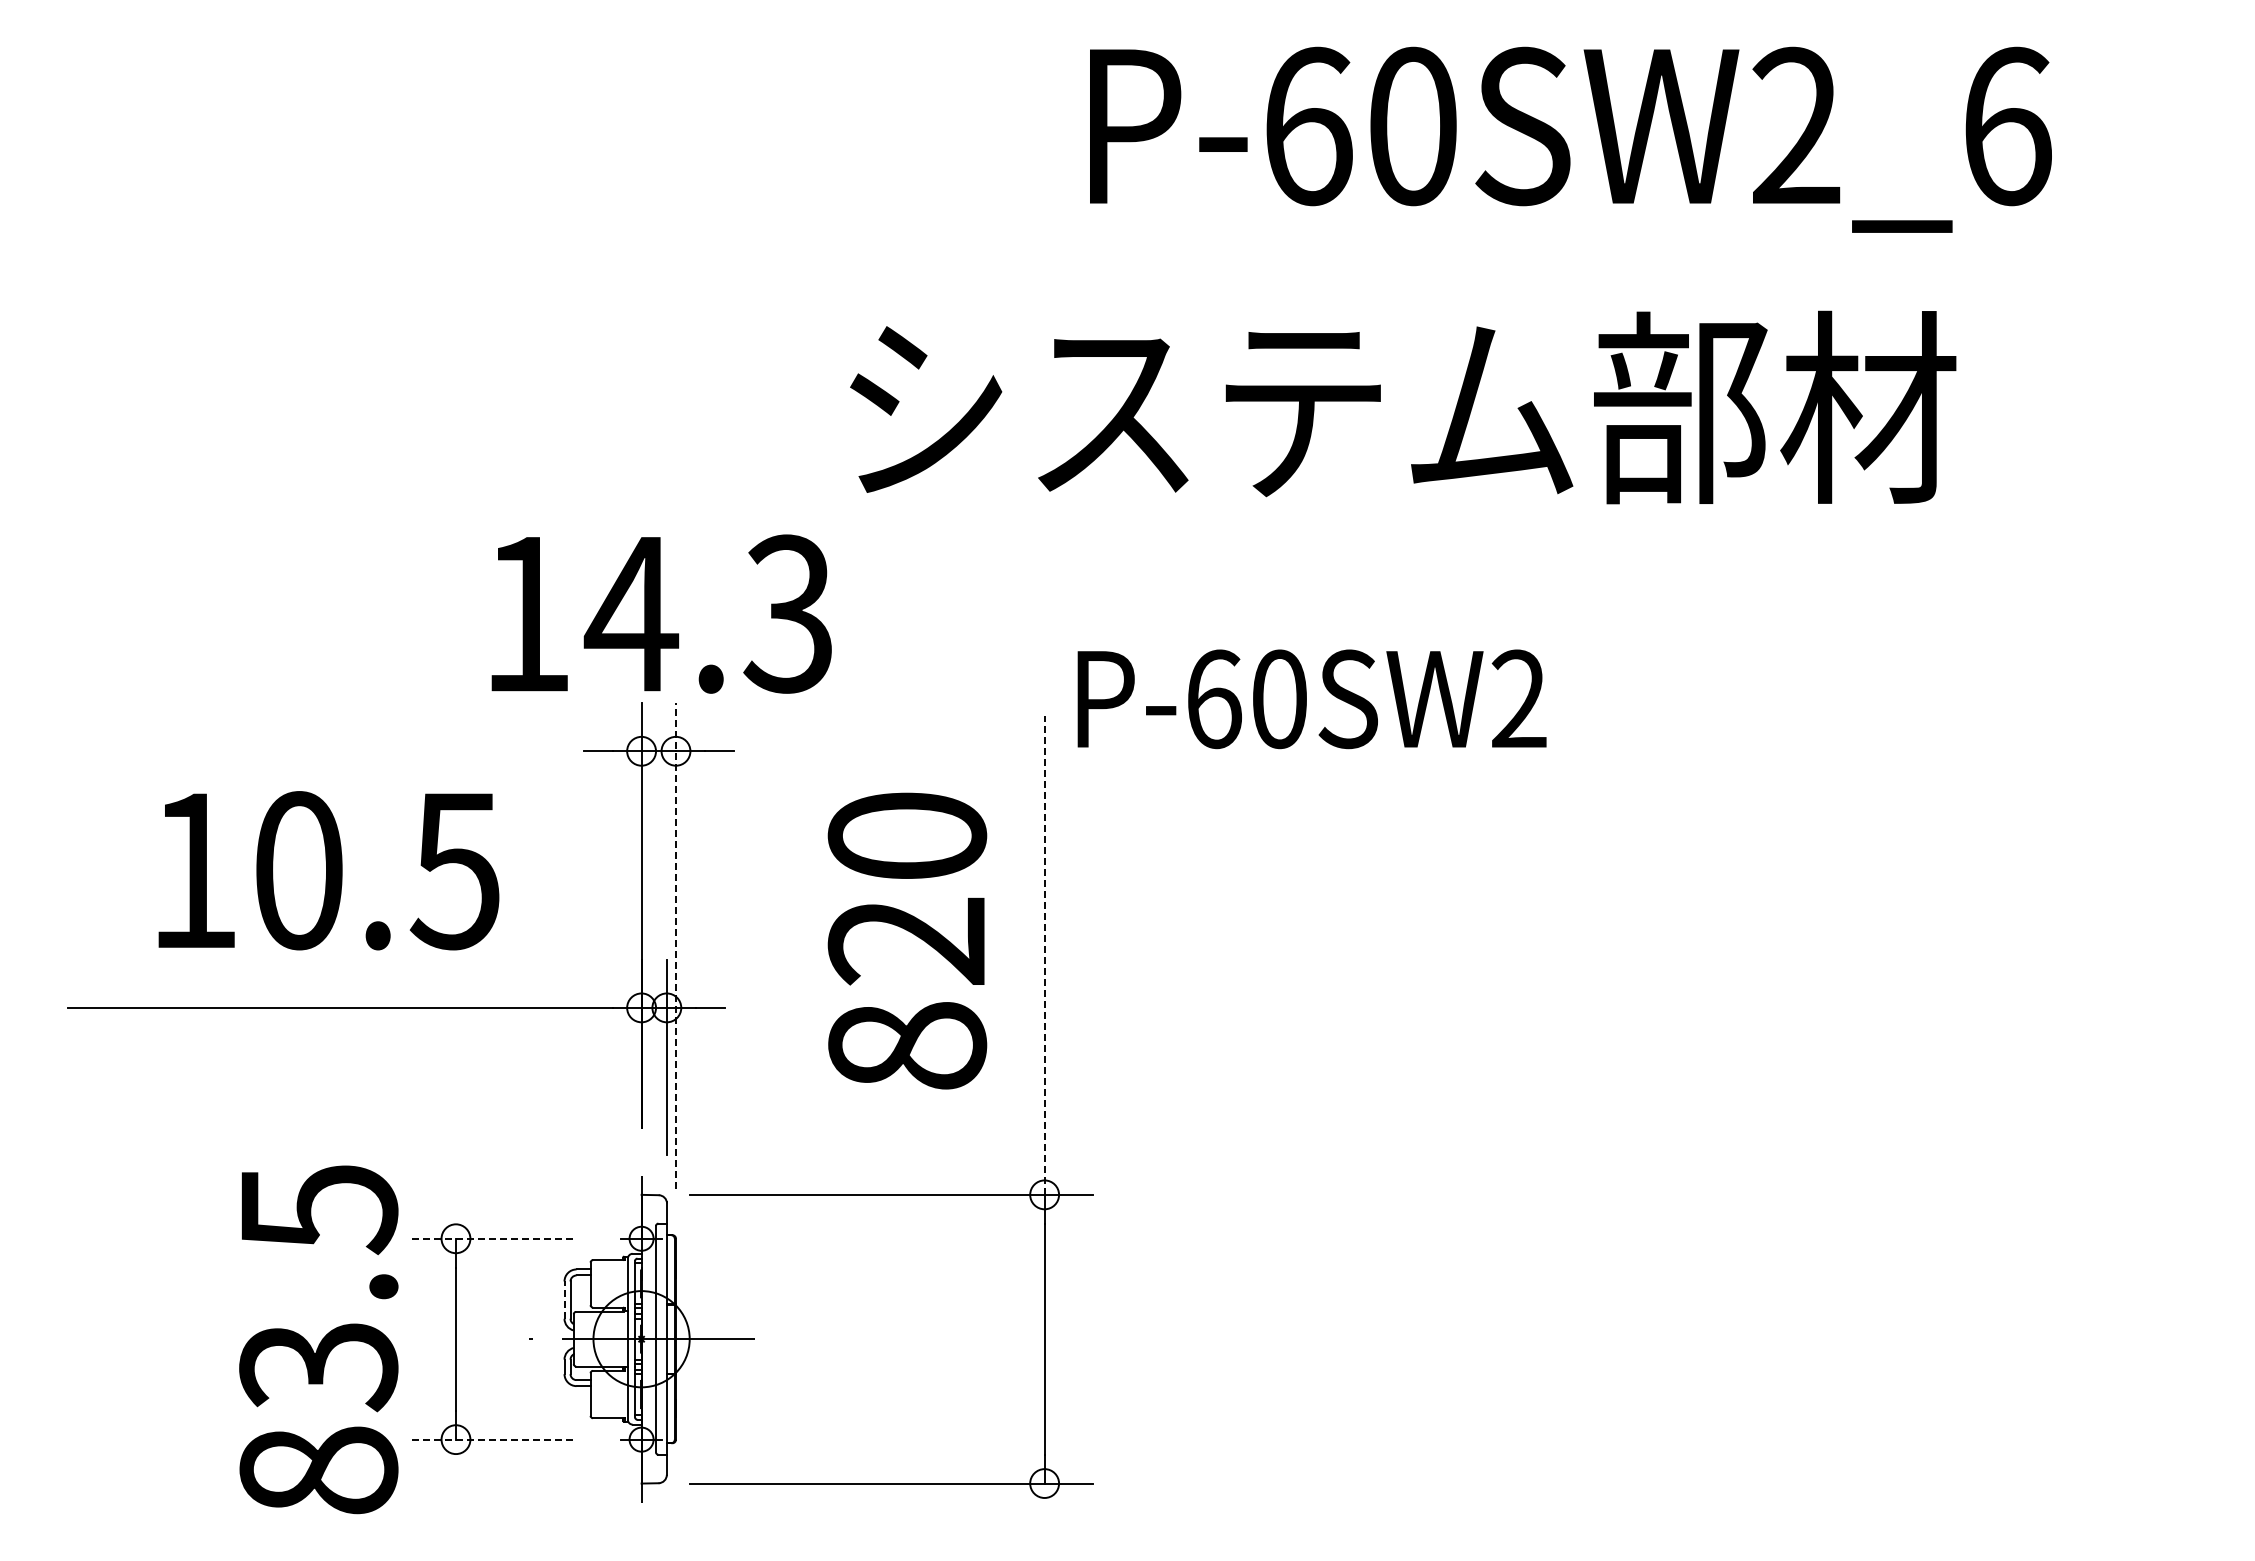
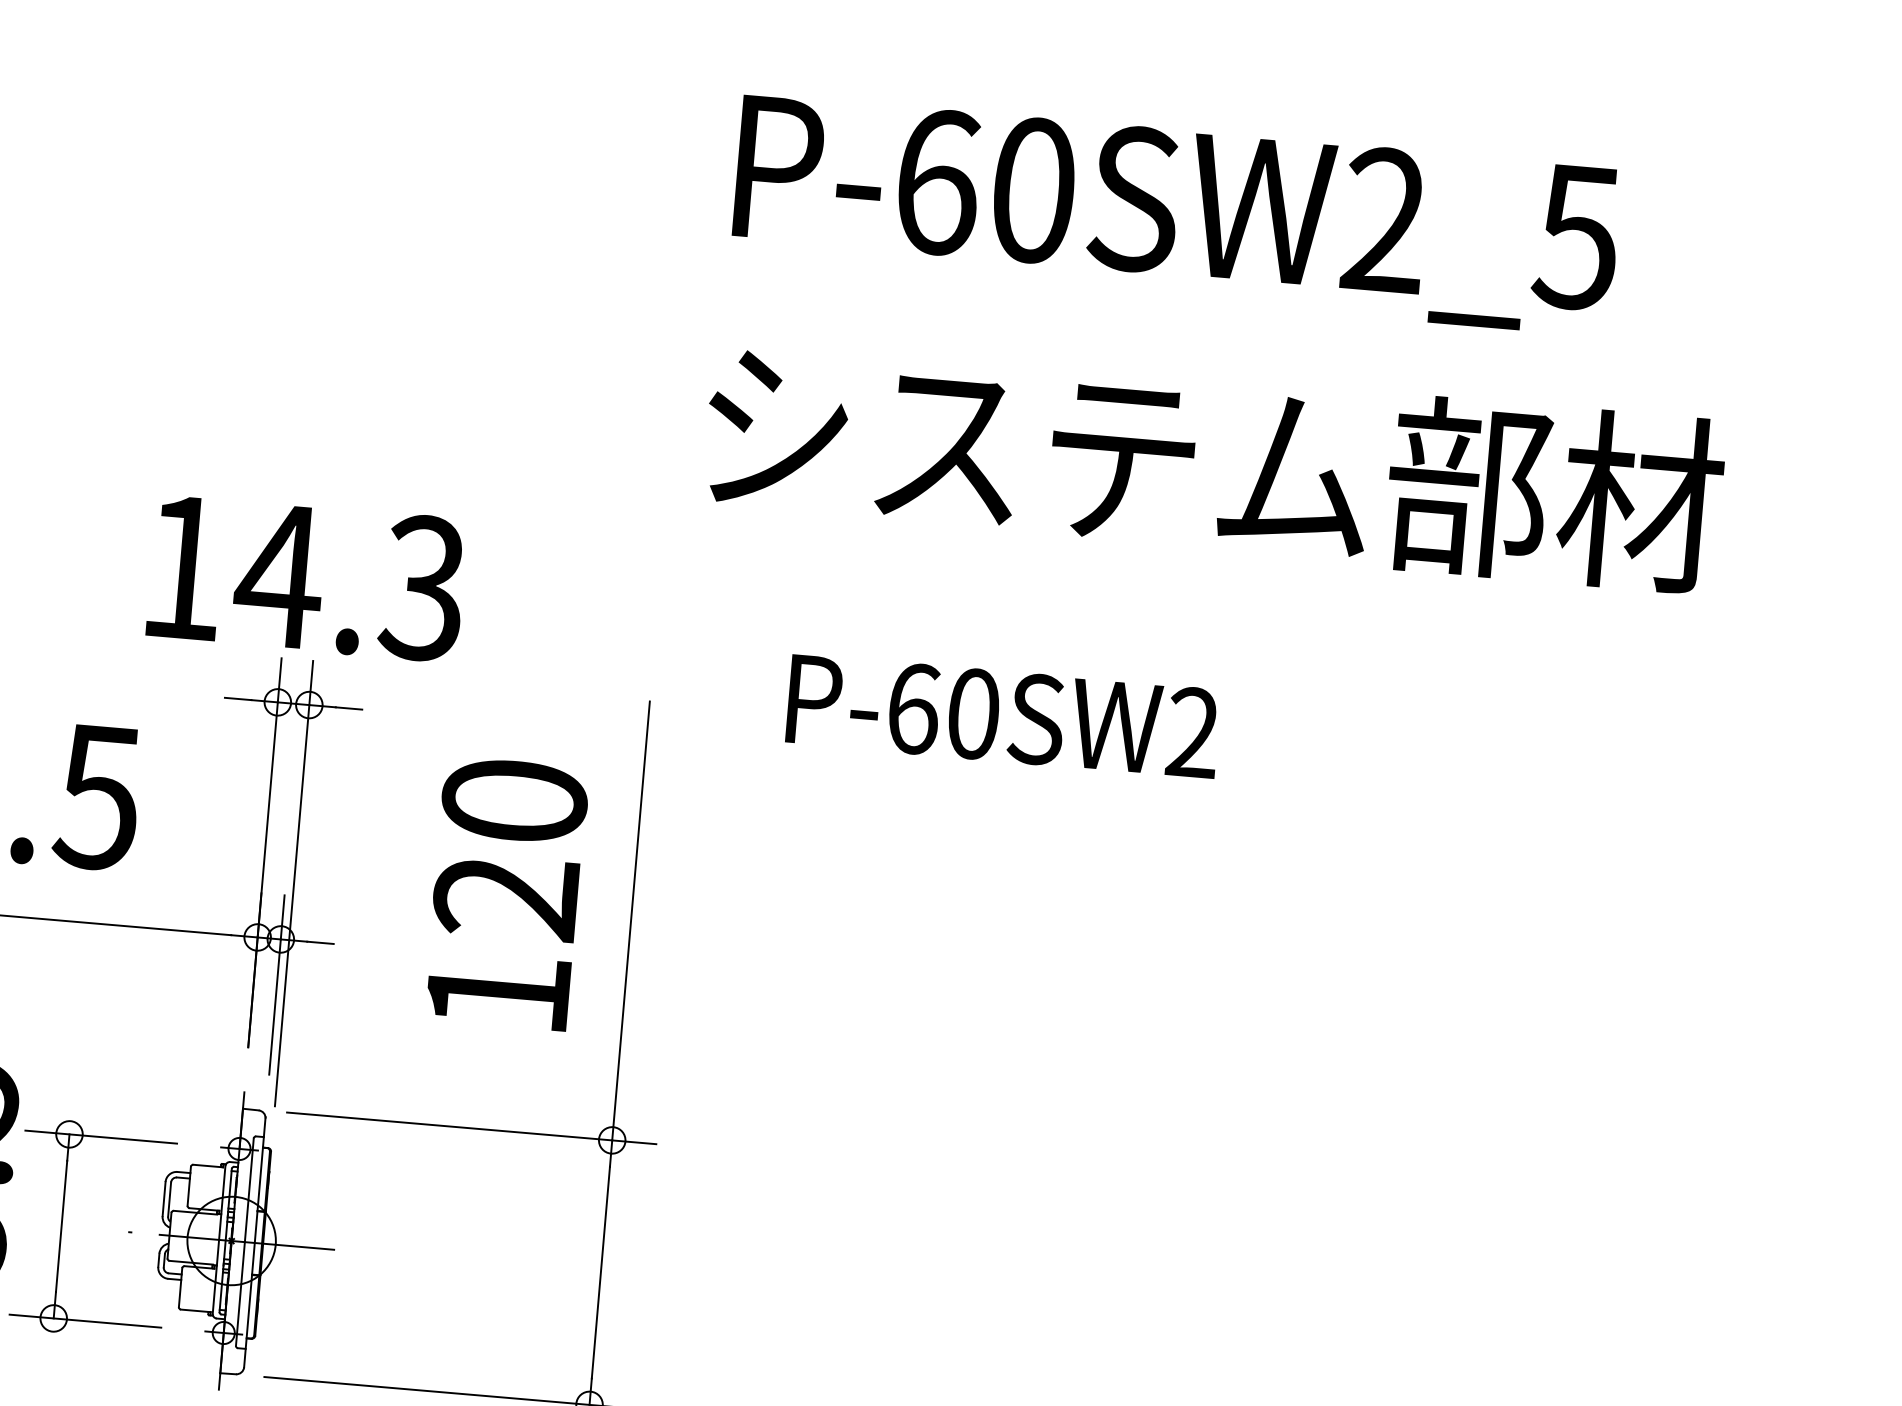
text: (2005, 126) -> (1576, 237), P-60SW2_6 -> P-60SW2_5
text: (1403, 407) -> (1214, 465), moved
text: (1311, 699) -> (1002, 716), moved
line: (676, 945) -> (294, 883), dashed -> solid
line: (1044, 955) -> (630, 921), dashed -> solid
text: (907, 1045) -> (498, 992), 820 -> 120
line: (490, 1238) -> (101, 1136), dashed -> solid
line: (564, 1300) -> (164, 1199), dashed -> solid
line: (490, 1439) -> (85, 1321), dashed -> solid

